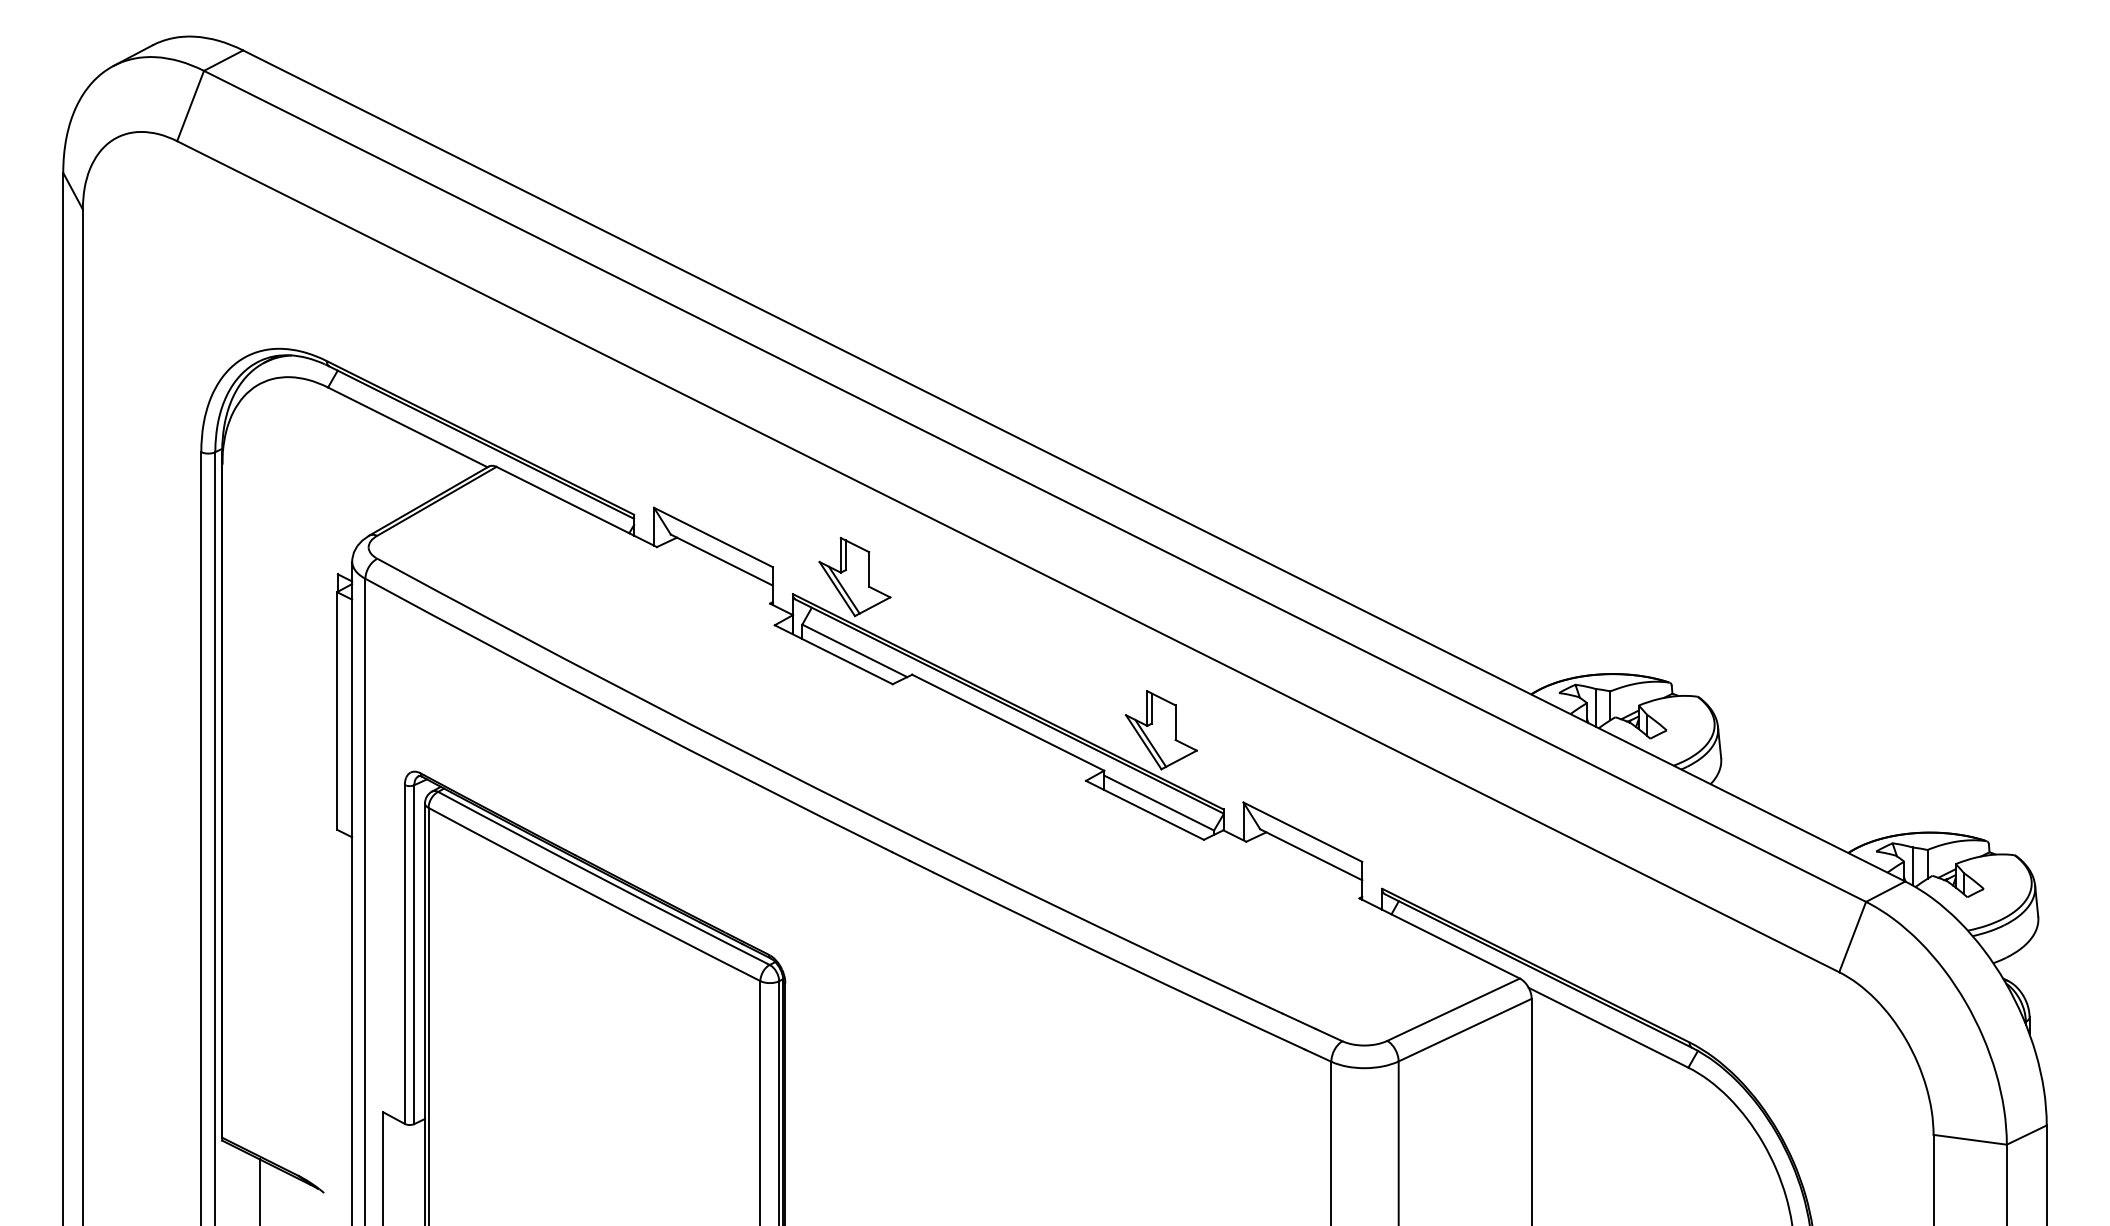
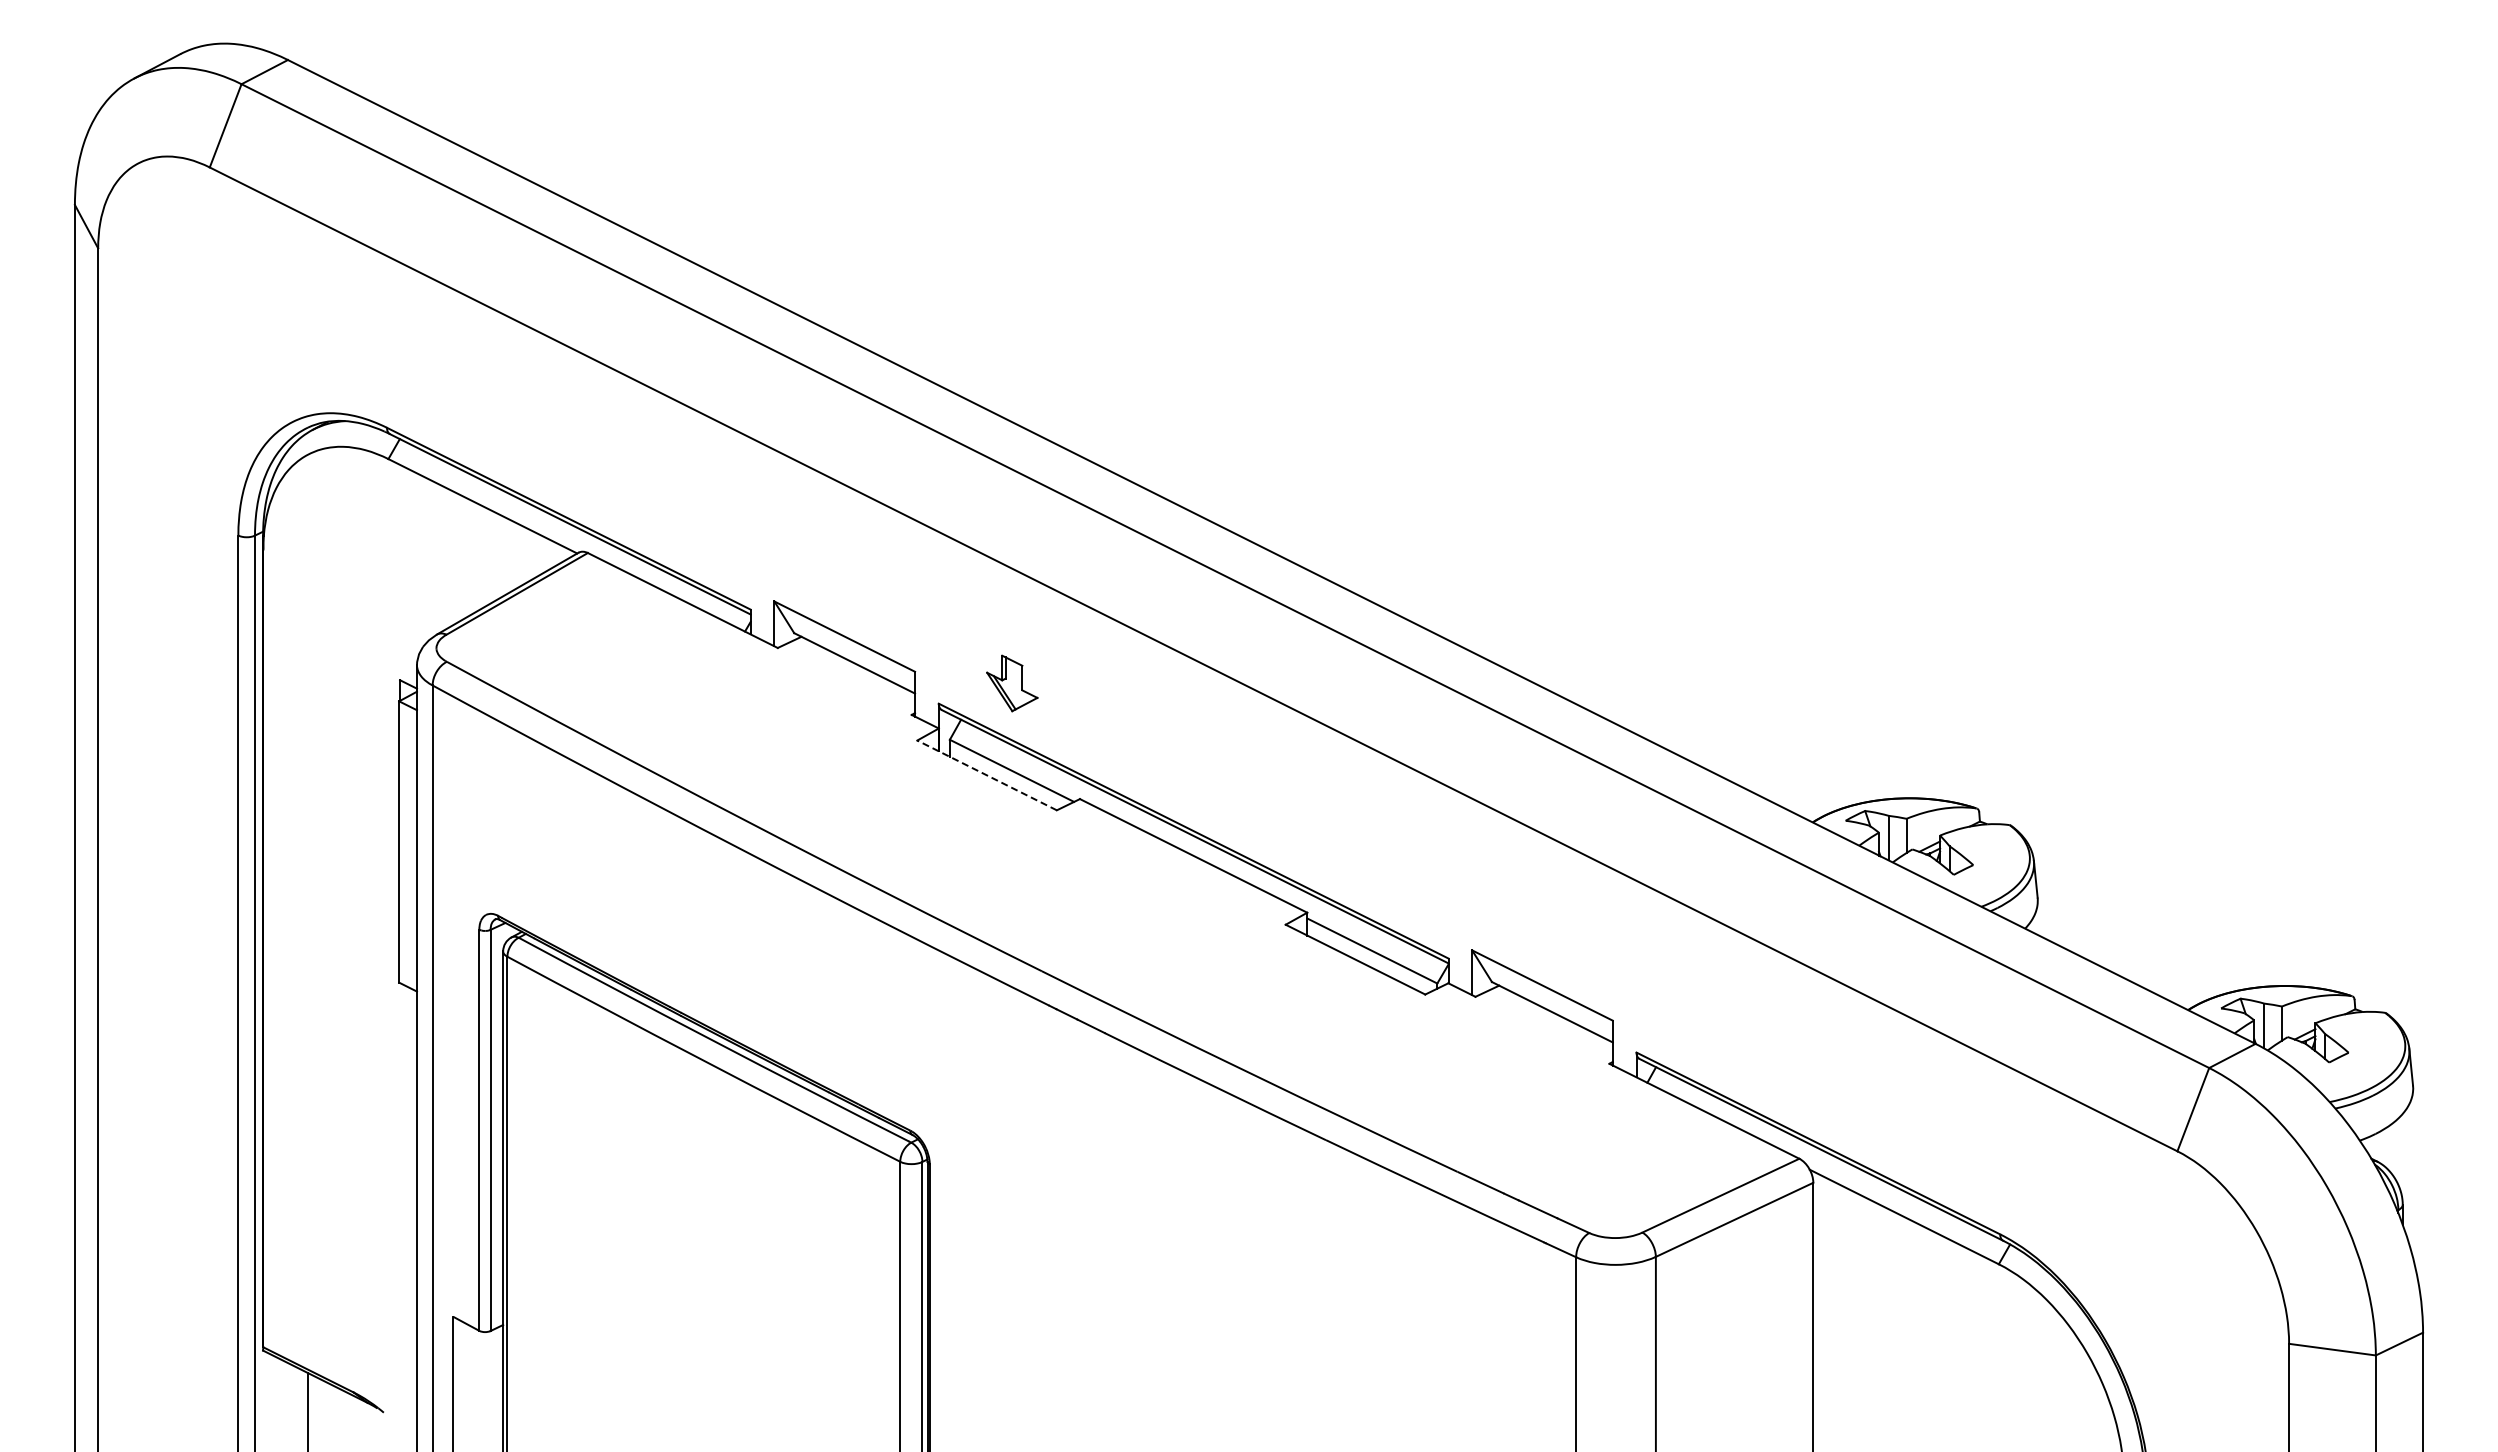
part: (855, 577) -> (1012, 683), size x0.6
line: (833, 654) -> (986, 775), solid -> dashed
part: (1161, 729) -> (1374, 864), removed

